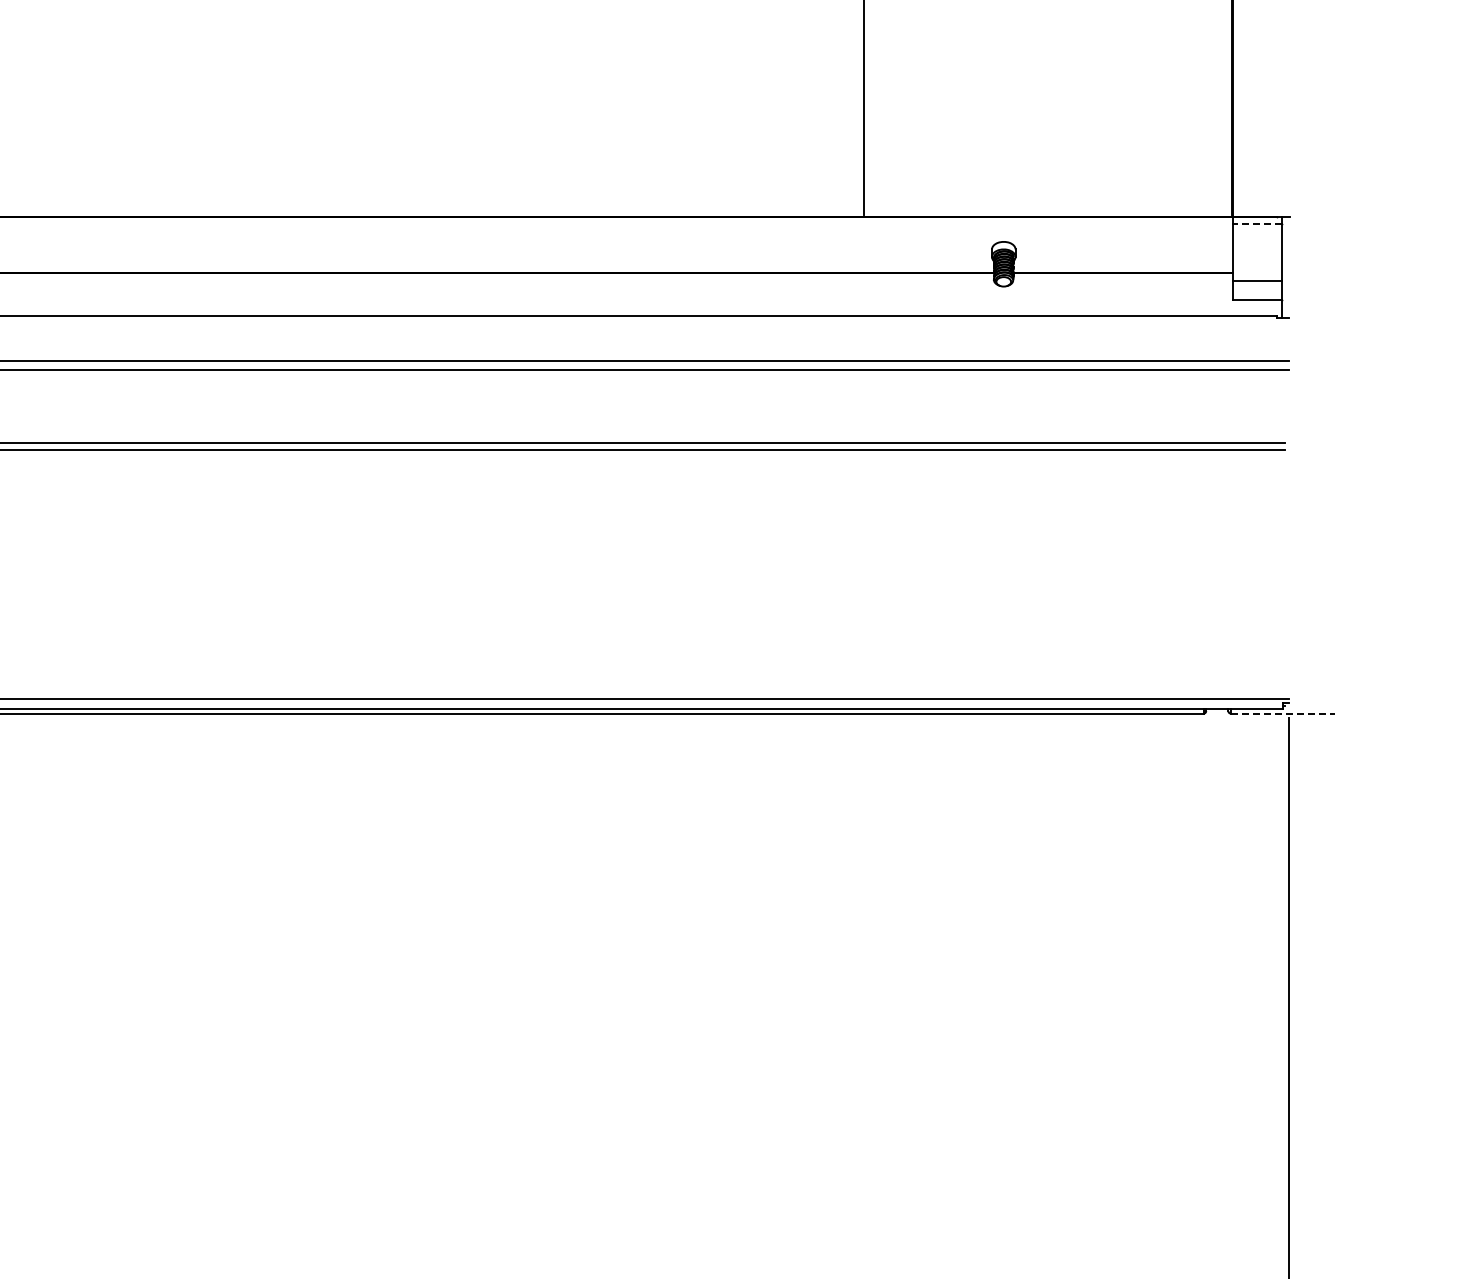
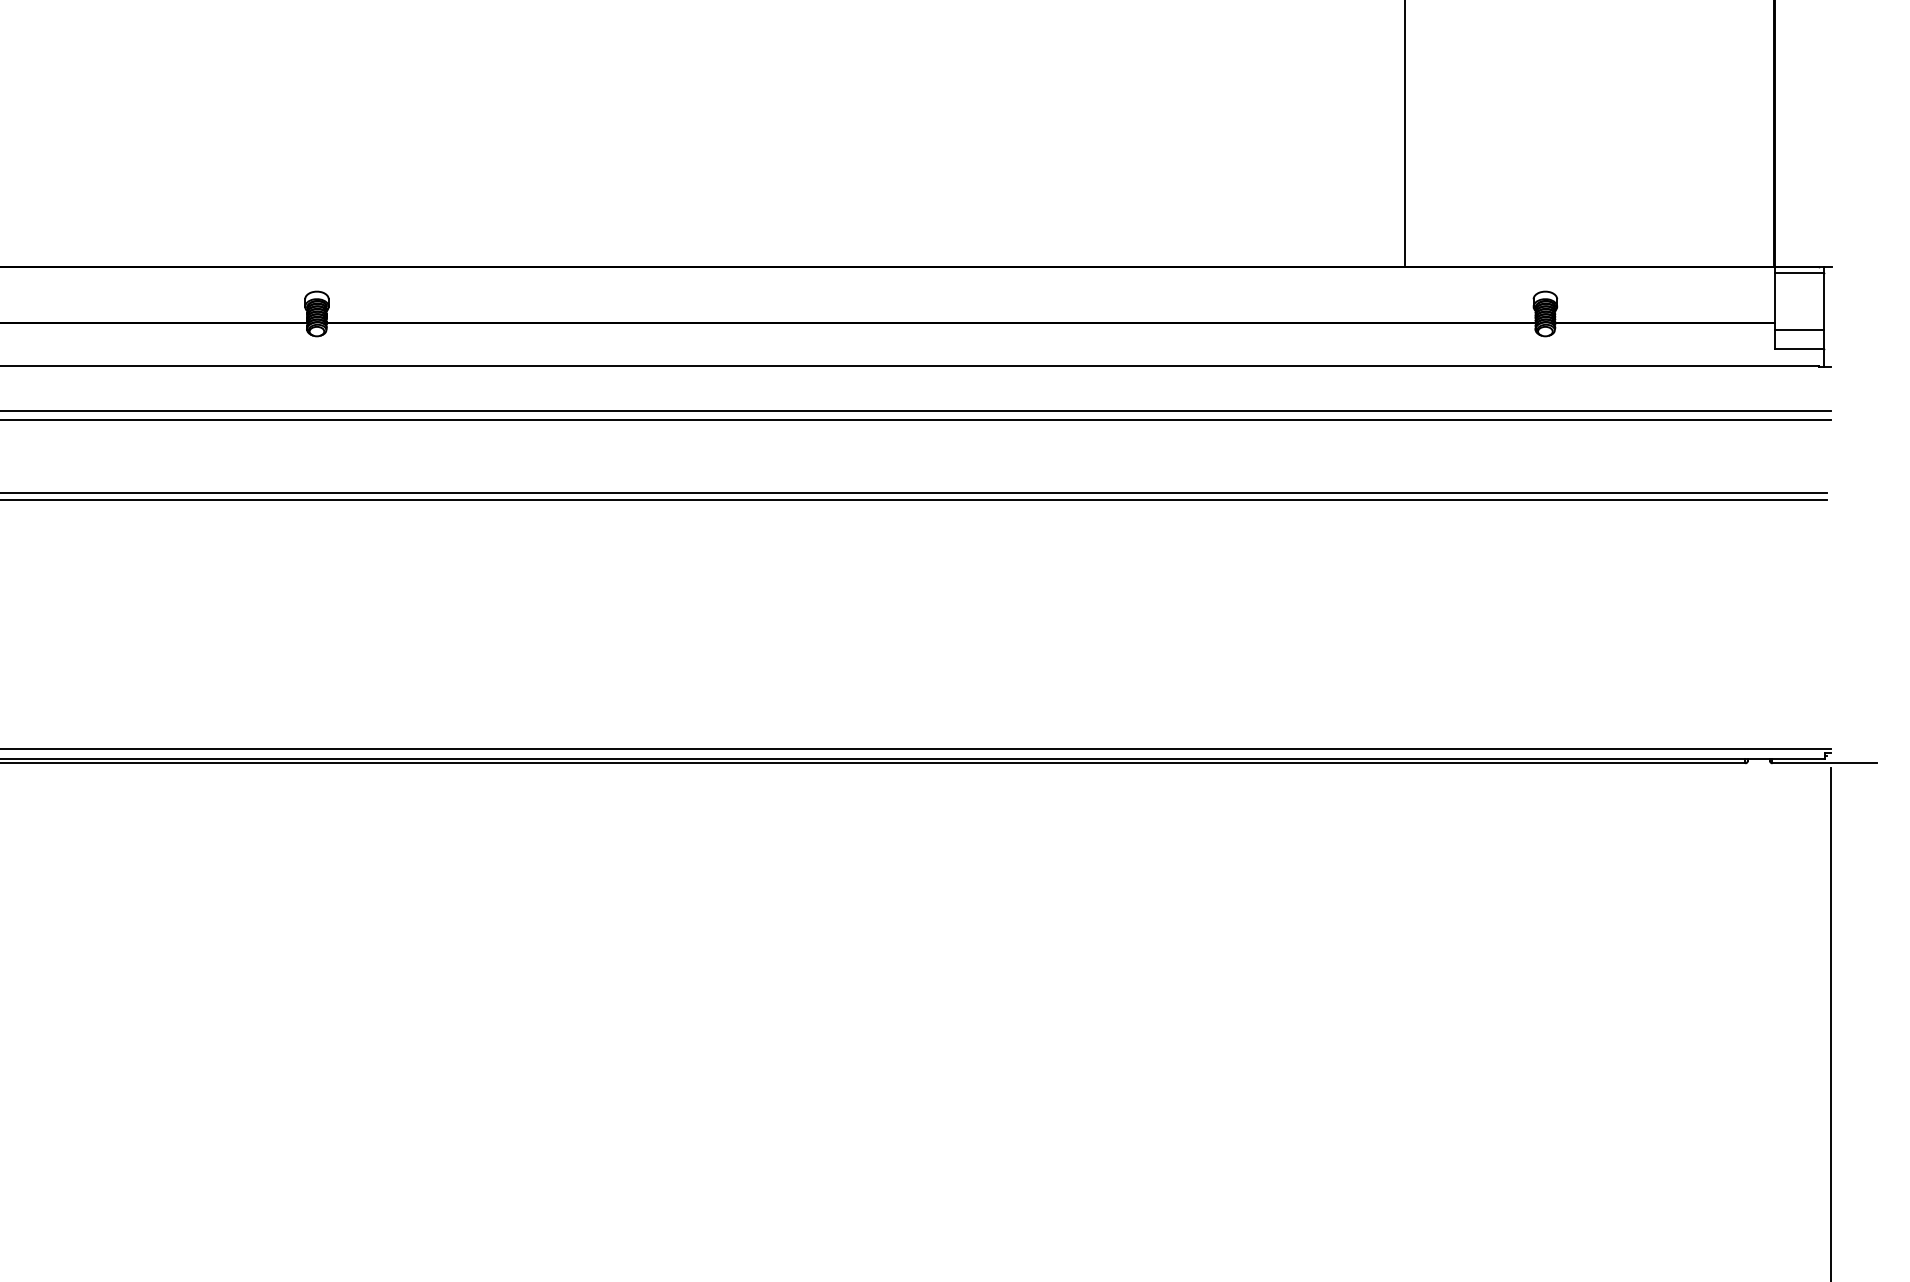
line: (1257, 223) -> (1799, 273), dashed -> solid
line: (1282, 713) -> (1824, 763), dashed -> solid

